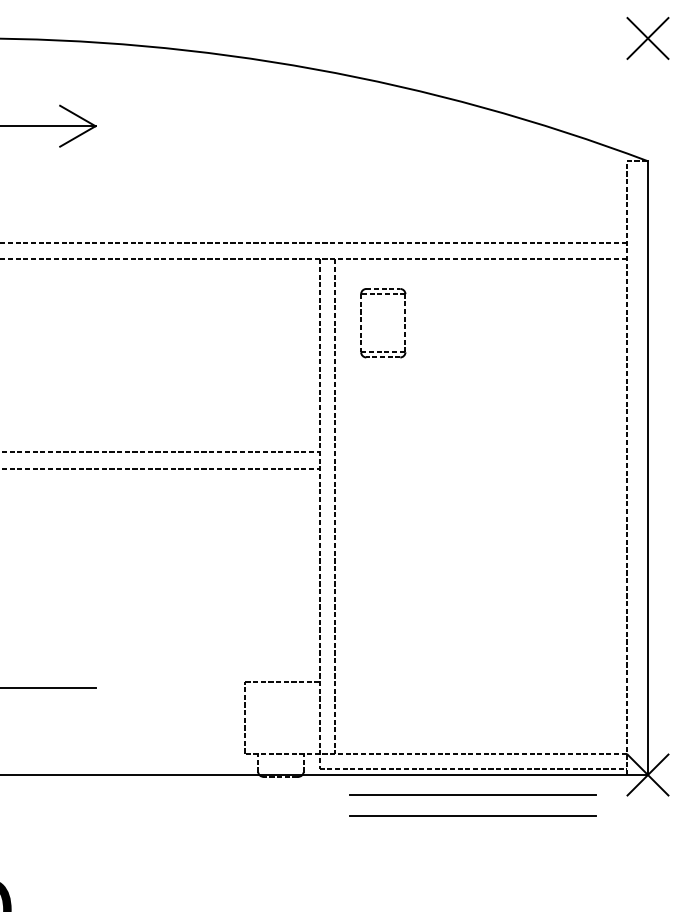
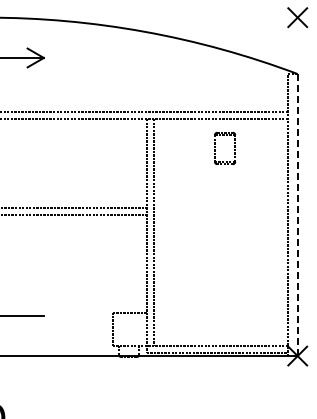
part: (403, 321) -> (234, 147), moved
line: (647, 469) -> (297, 215), solid -> dashed
line: (473, 795) -> (217, 365), removed
line: (473, 815) -> (217, 374), removed

